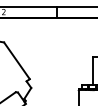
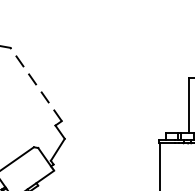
line: (16, 60) -> (35, 83), solid -> dashed

